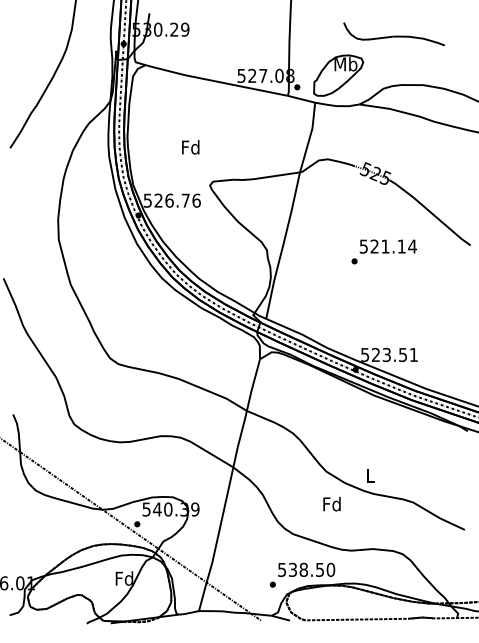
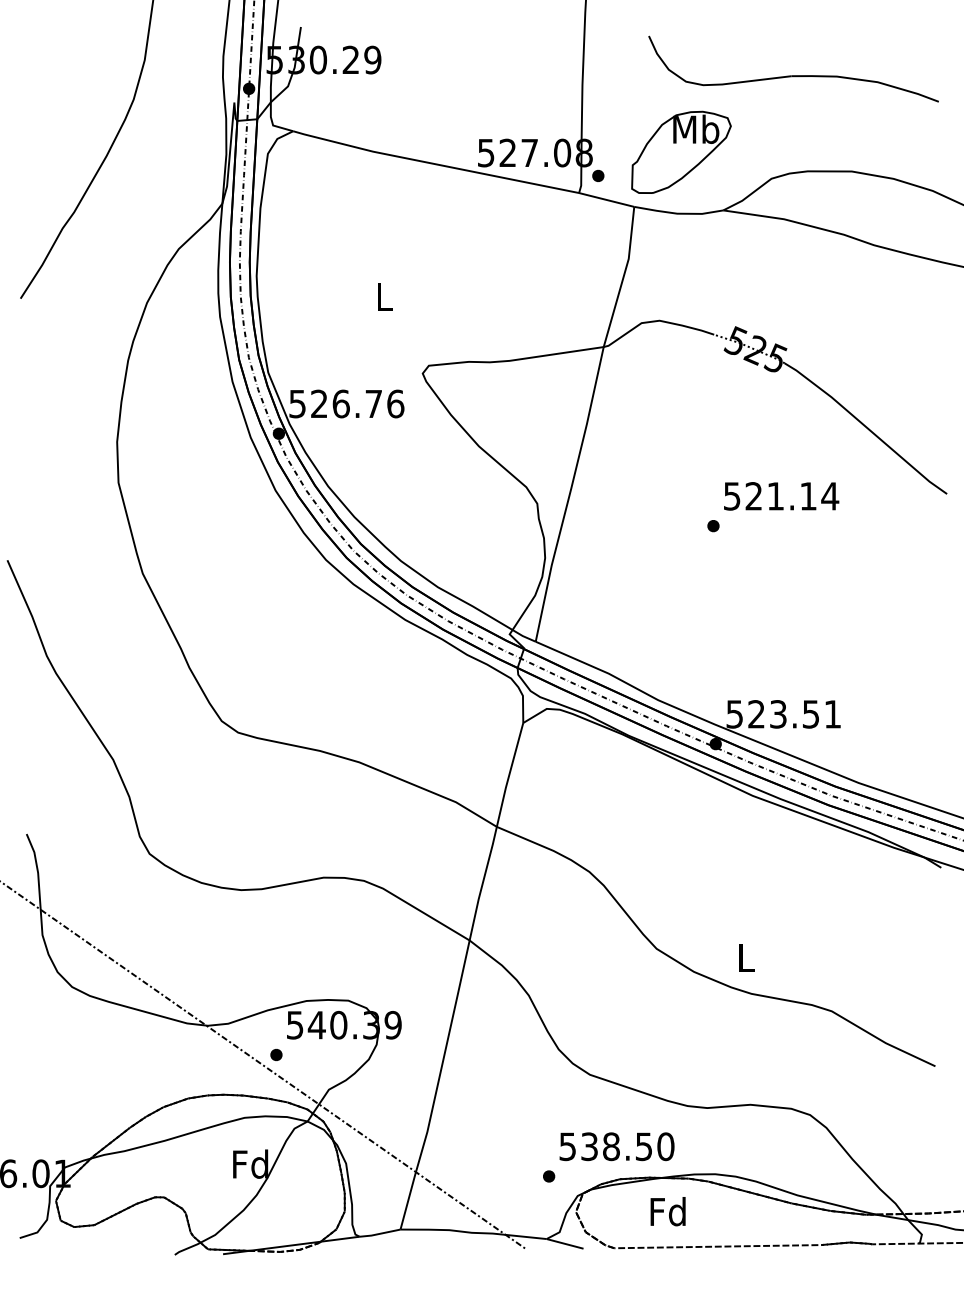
part: (393, 33) -> (791, 67), size x1.43
text: (190, 147) -> (383, 296), Fd -> L
text: (331, 504) -> (667, 1212), moved

